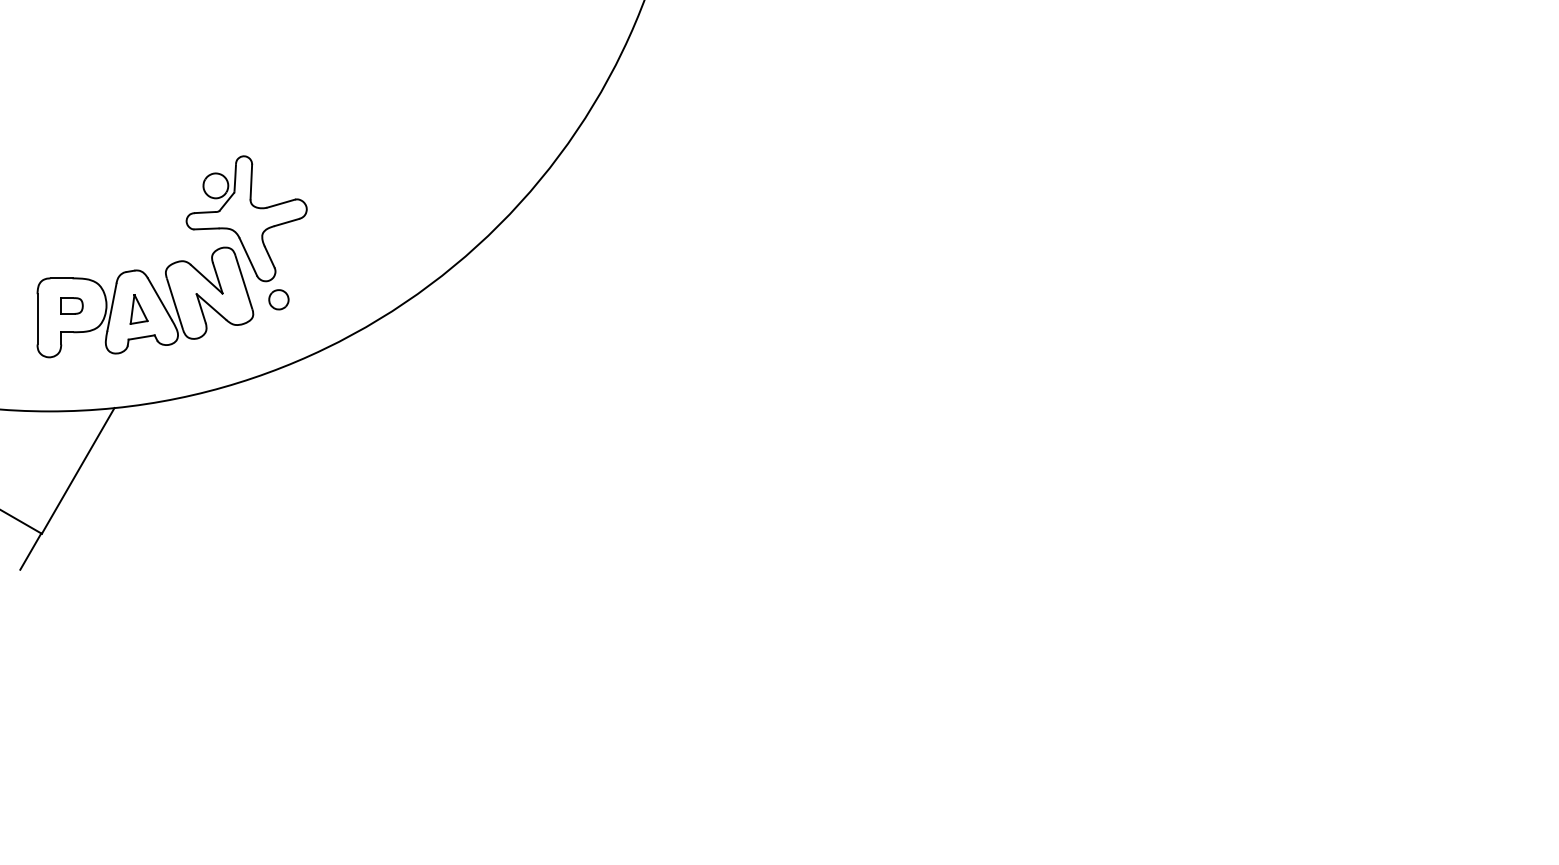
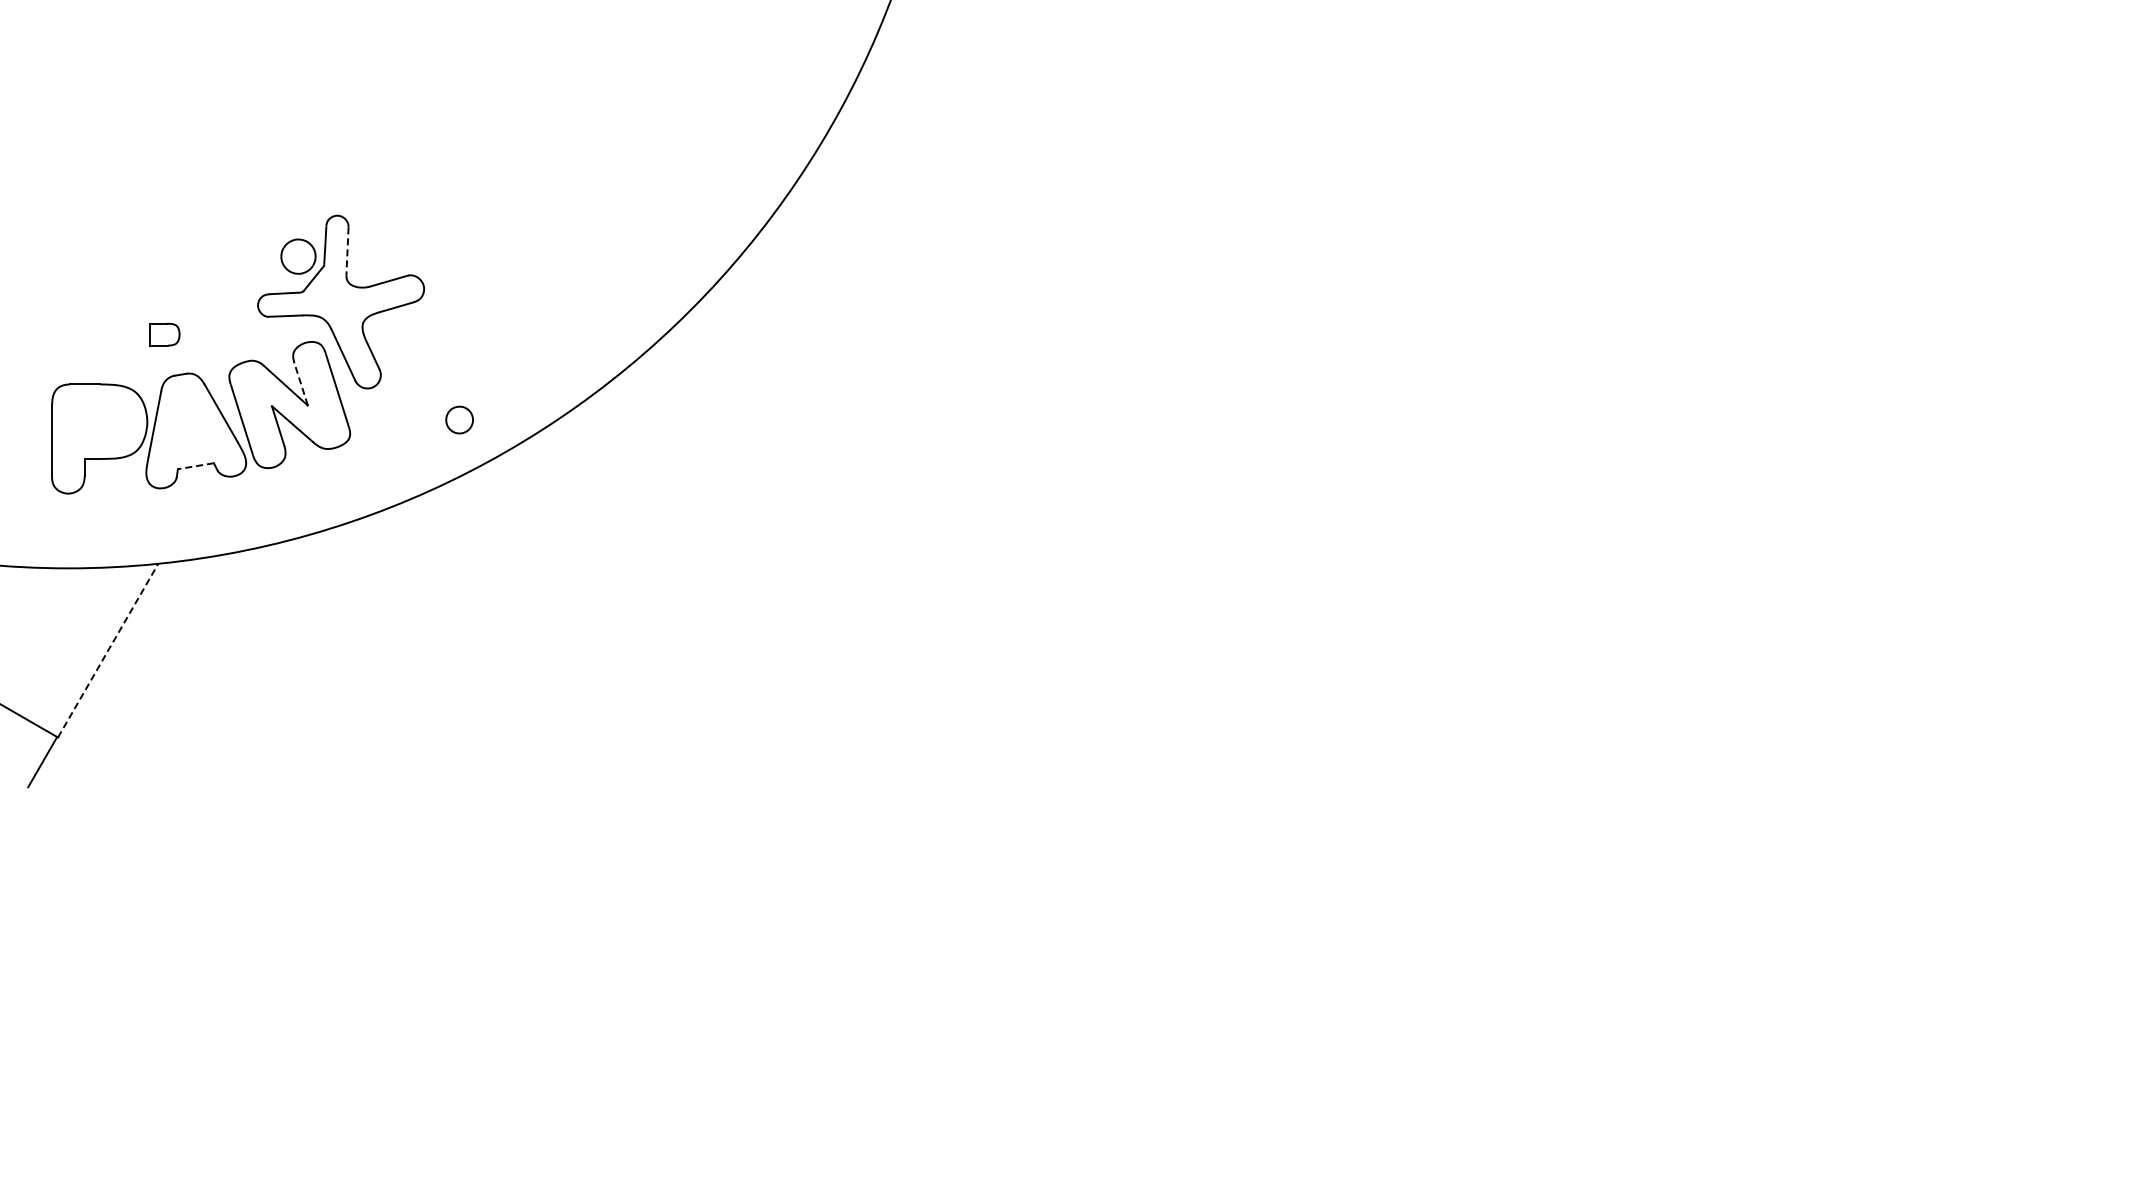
line: (251, 182) -> (347, 251), solid -> dashed
line: (218, 278) -> (301, 384), solid -> dashed
part: (278, 299) -> (459, 419), moved
part: (71, 305) -> (164, 334), moved
part: (139, 309) -> (192, 427), removed
line: (141, 337) -> (195, 466), solid -> dashed
line: (78, 470) -> (108, 650), solid -> dashed

